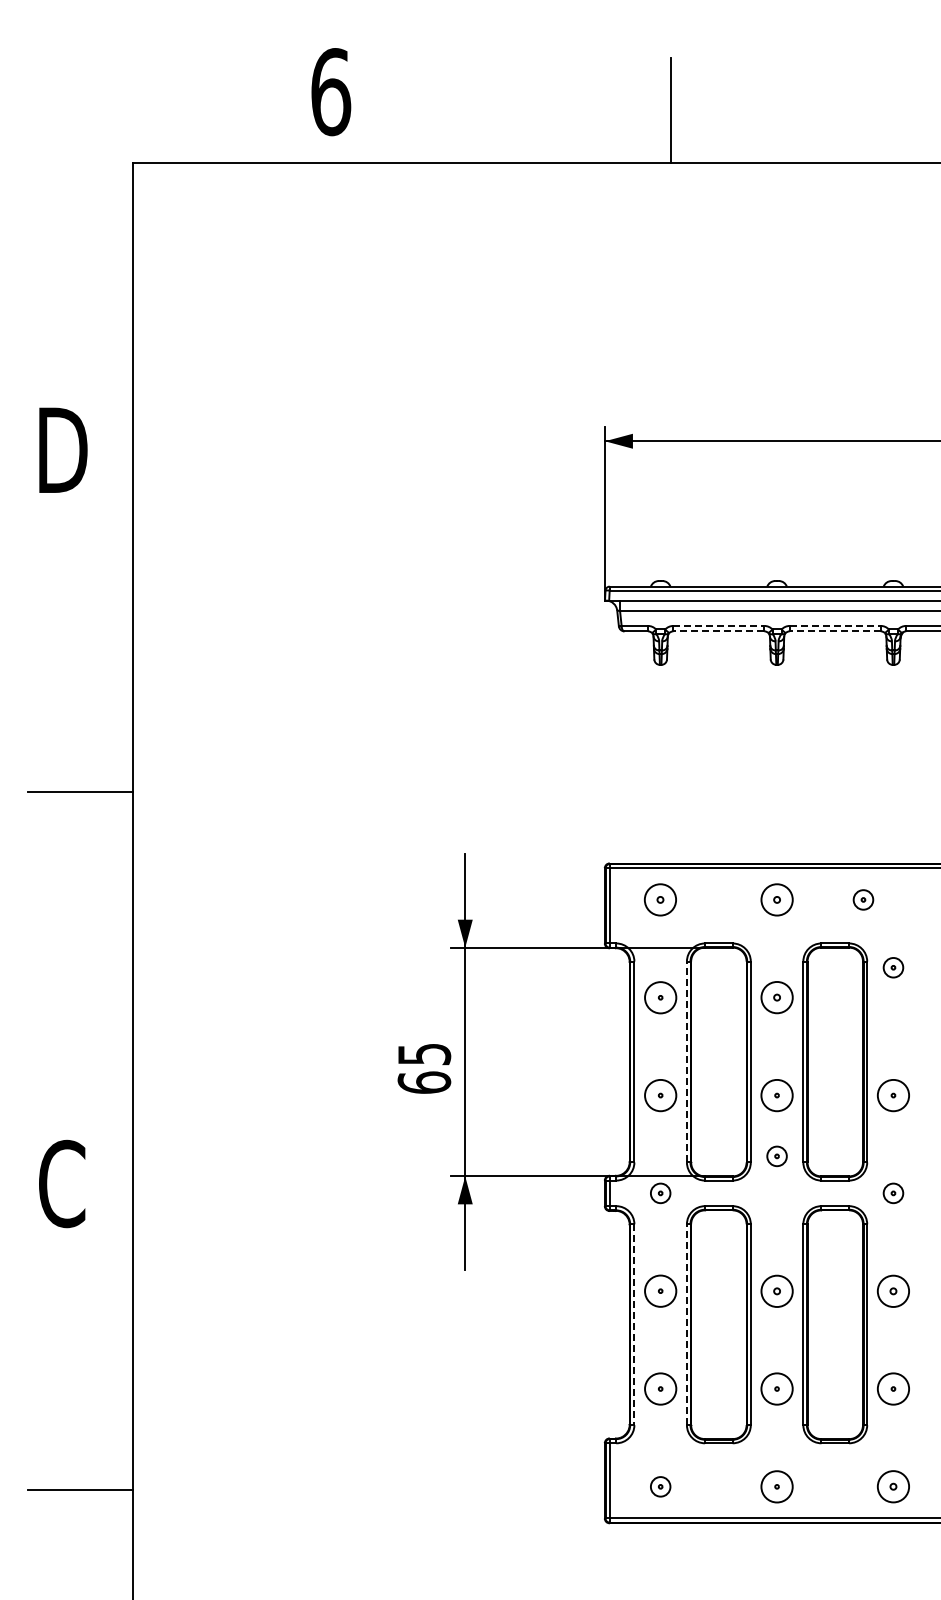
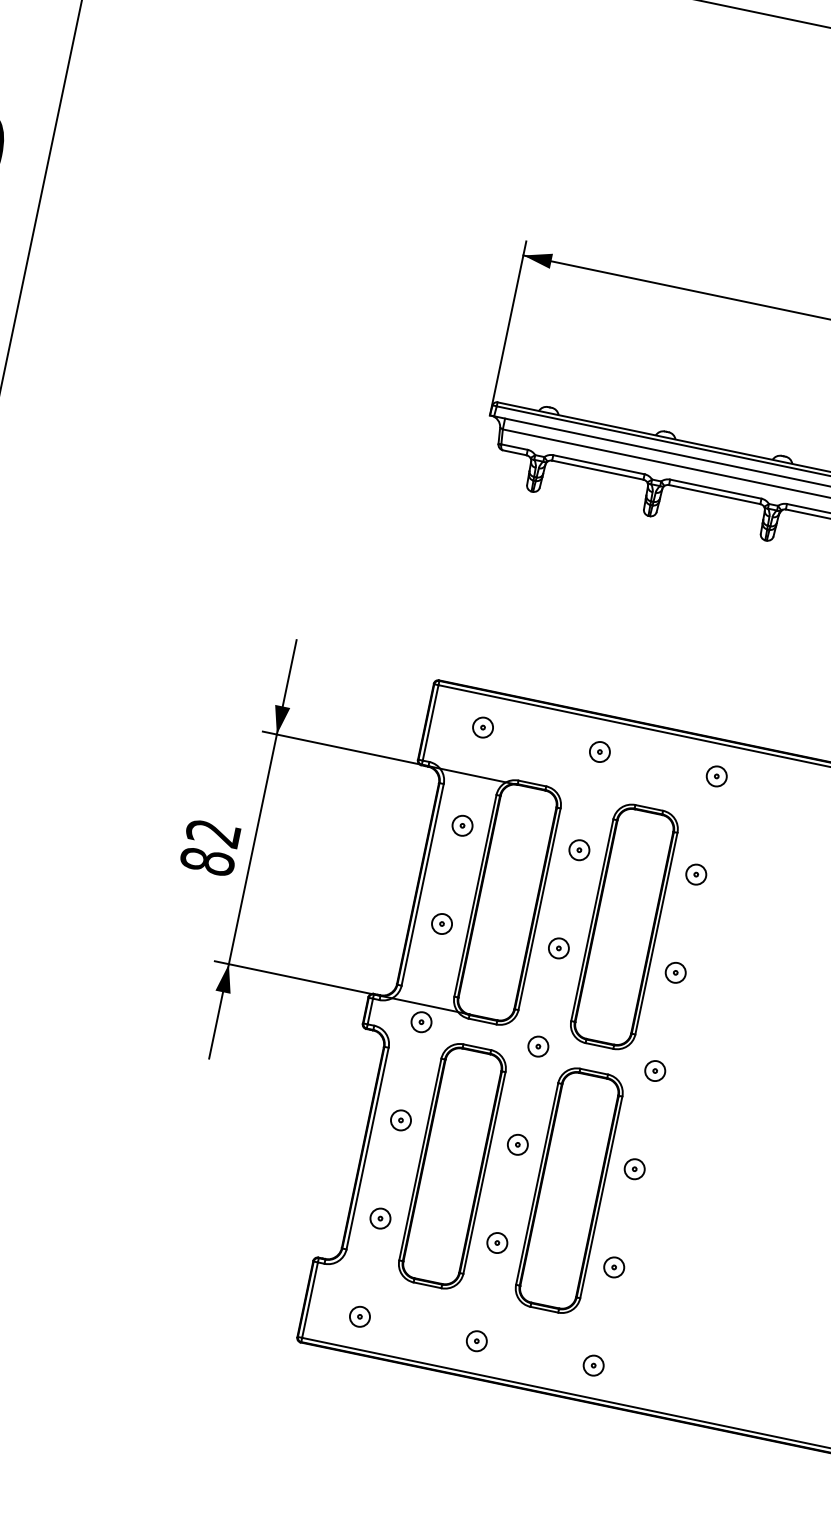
line: (719, 625) -> (599, 464), dashed -> solid
line: (835, 625) -> (716, 488), dashed -> solid
line: (718, 631) -> (597, 470), dashed -> solid
line: (834, 631) -> (713, 494), dashed -> solid
part: (660, 899) -> (482, 727), size x0.62
part: (776, 899) -> (599, 751), size x0.62
part: (863, 899) -> (716, 776), moved
part: (893, 967) -> (696, 874), moved
circle: (660, 997) -> (462, 825), size x0.62
part: (776, 997) -> (578, 849), size x0.62
line: (686, 1061) -> (475, 895), dashed -> solid
text: (424, 1068) -> (210, 847), 65 -> 82
circle: (660, 1095) -> (441, 923), size x0.62
circle: (776, 1095) -> (558, 948), size x0.62
circle: (893, 1095) -> (675, 972), size x0.62
part: (776, 1156) -> (537, 1046), moved
circle: (660, 1290) -> (400, 1119), size x0.62
part: (776, 1290) -> (517, 1144), size x0.62
part: (893, 1290) -> (634, 1168), size x0.62
line: (686, 1324) -> (419, 1159), dashed -> solid
line: (634, 1325) -> (367, 1149), dashed -> solid
circle: (660, 1388) -> (380, 1218), size x0.62
circle: (776, 1388) -> (496, 1242), size x0.62
circle: (893, 1388) -> (614, 1266), size x0.62
circle: (776, 1486) -> (476, 1340), size x0.62
part: (893, 1486) -> (593, 1365), size x0.62

